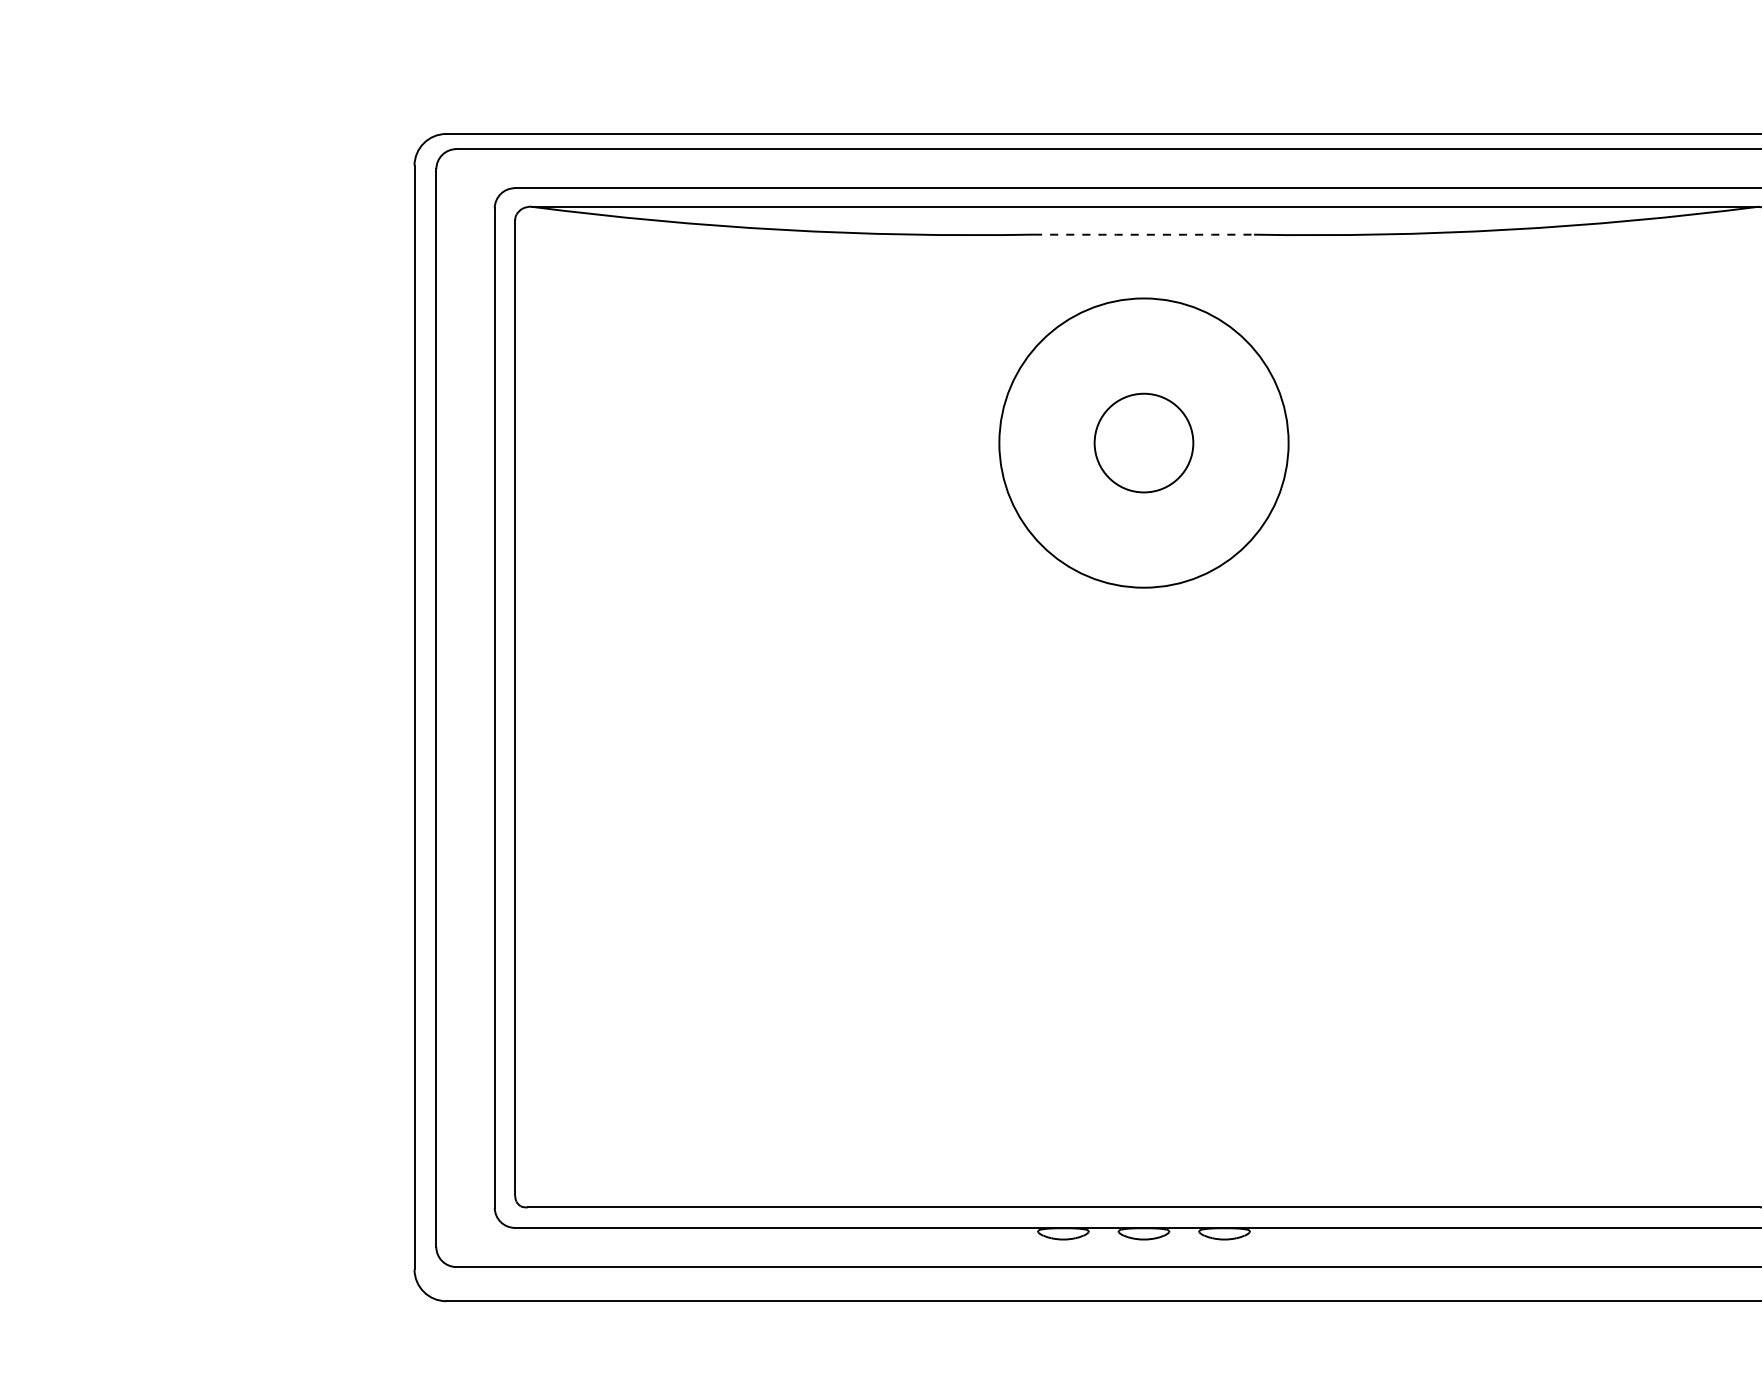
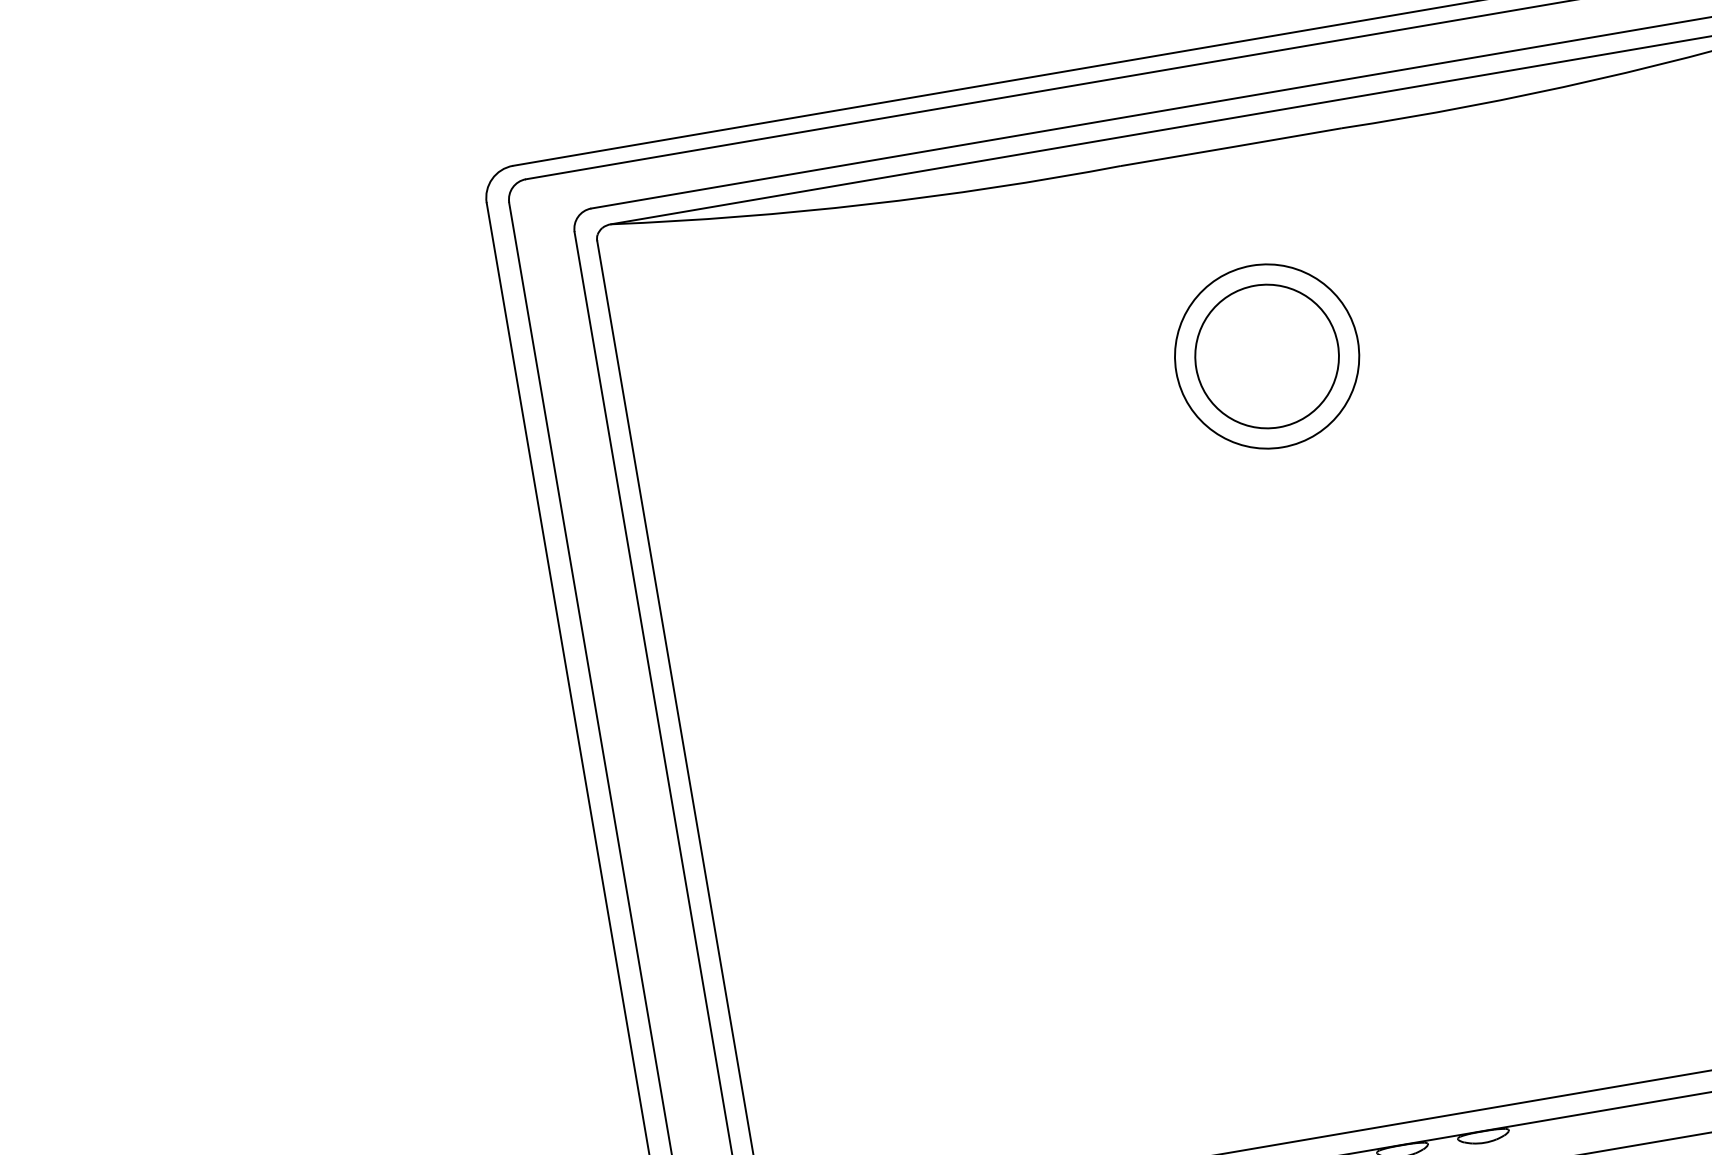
arc: (1143, 234) -> (1230, 147), dashed -> solid
circle: (1143, 442) -> (1266, 356), size x0.62
circle: (1143, 442) -> (1266, 356), size x1.43

